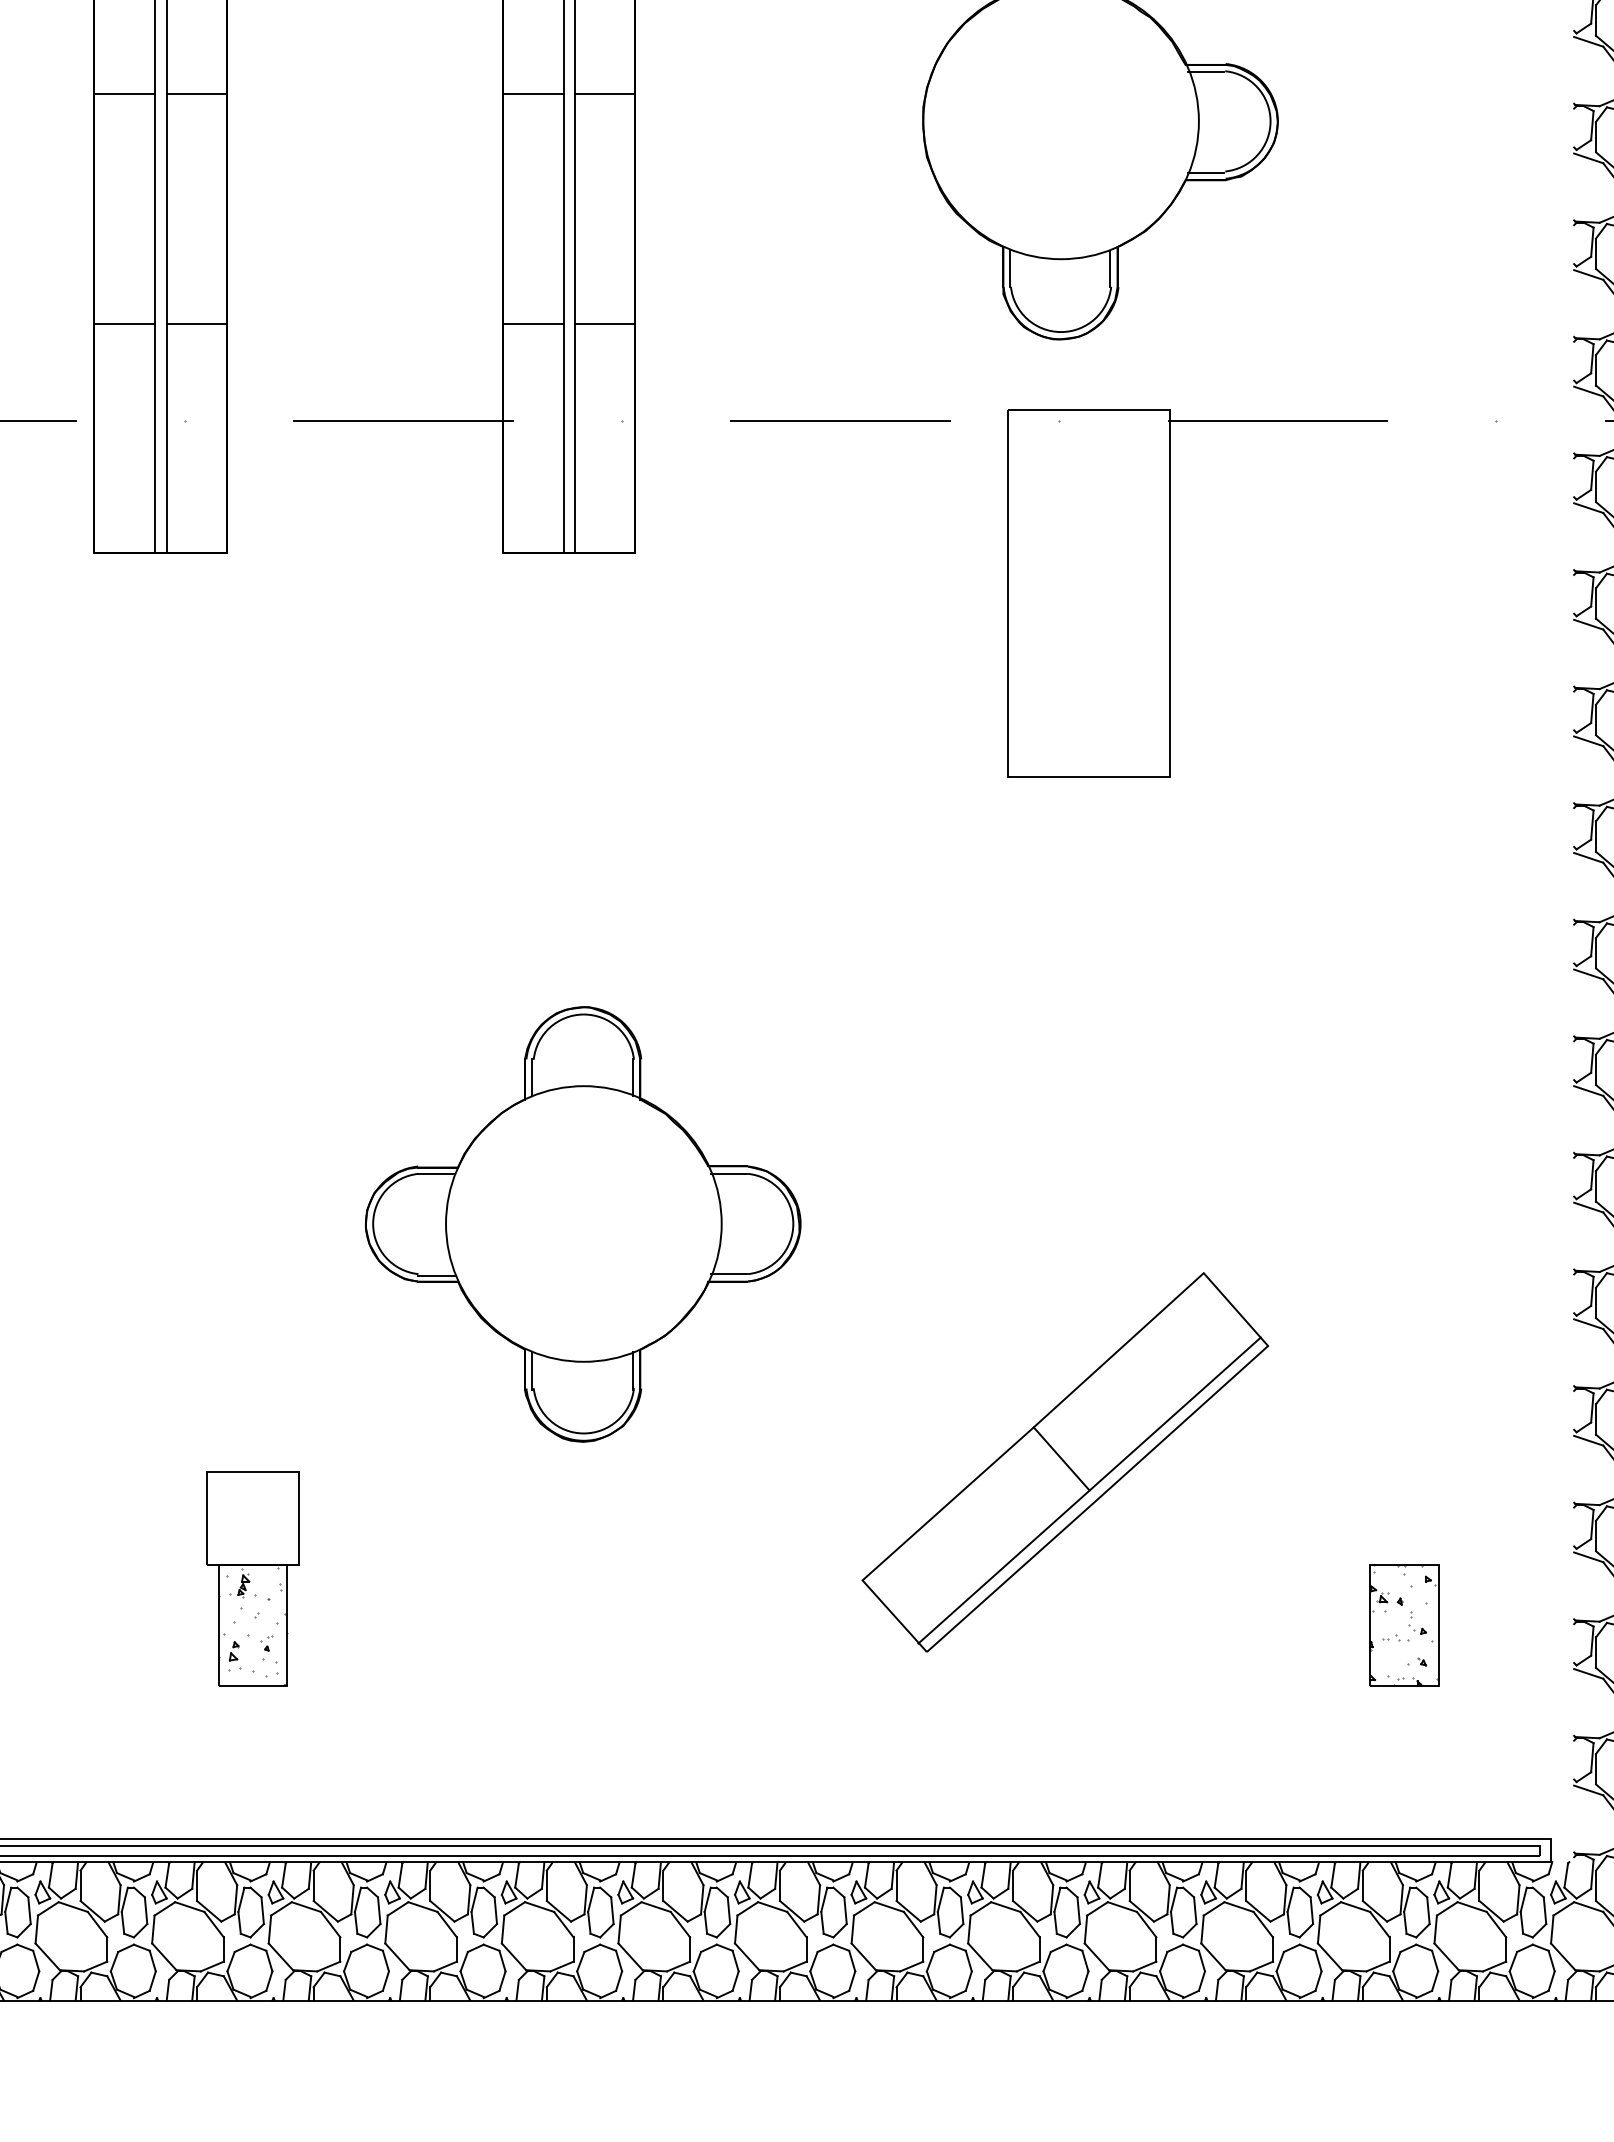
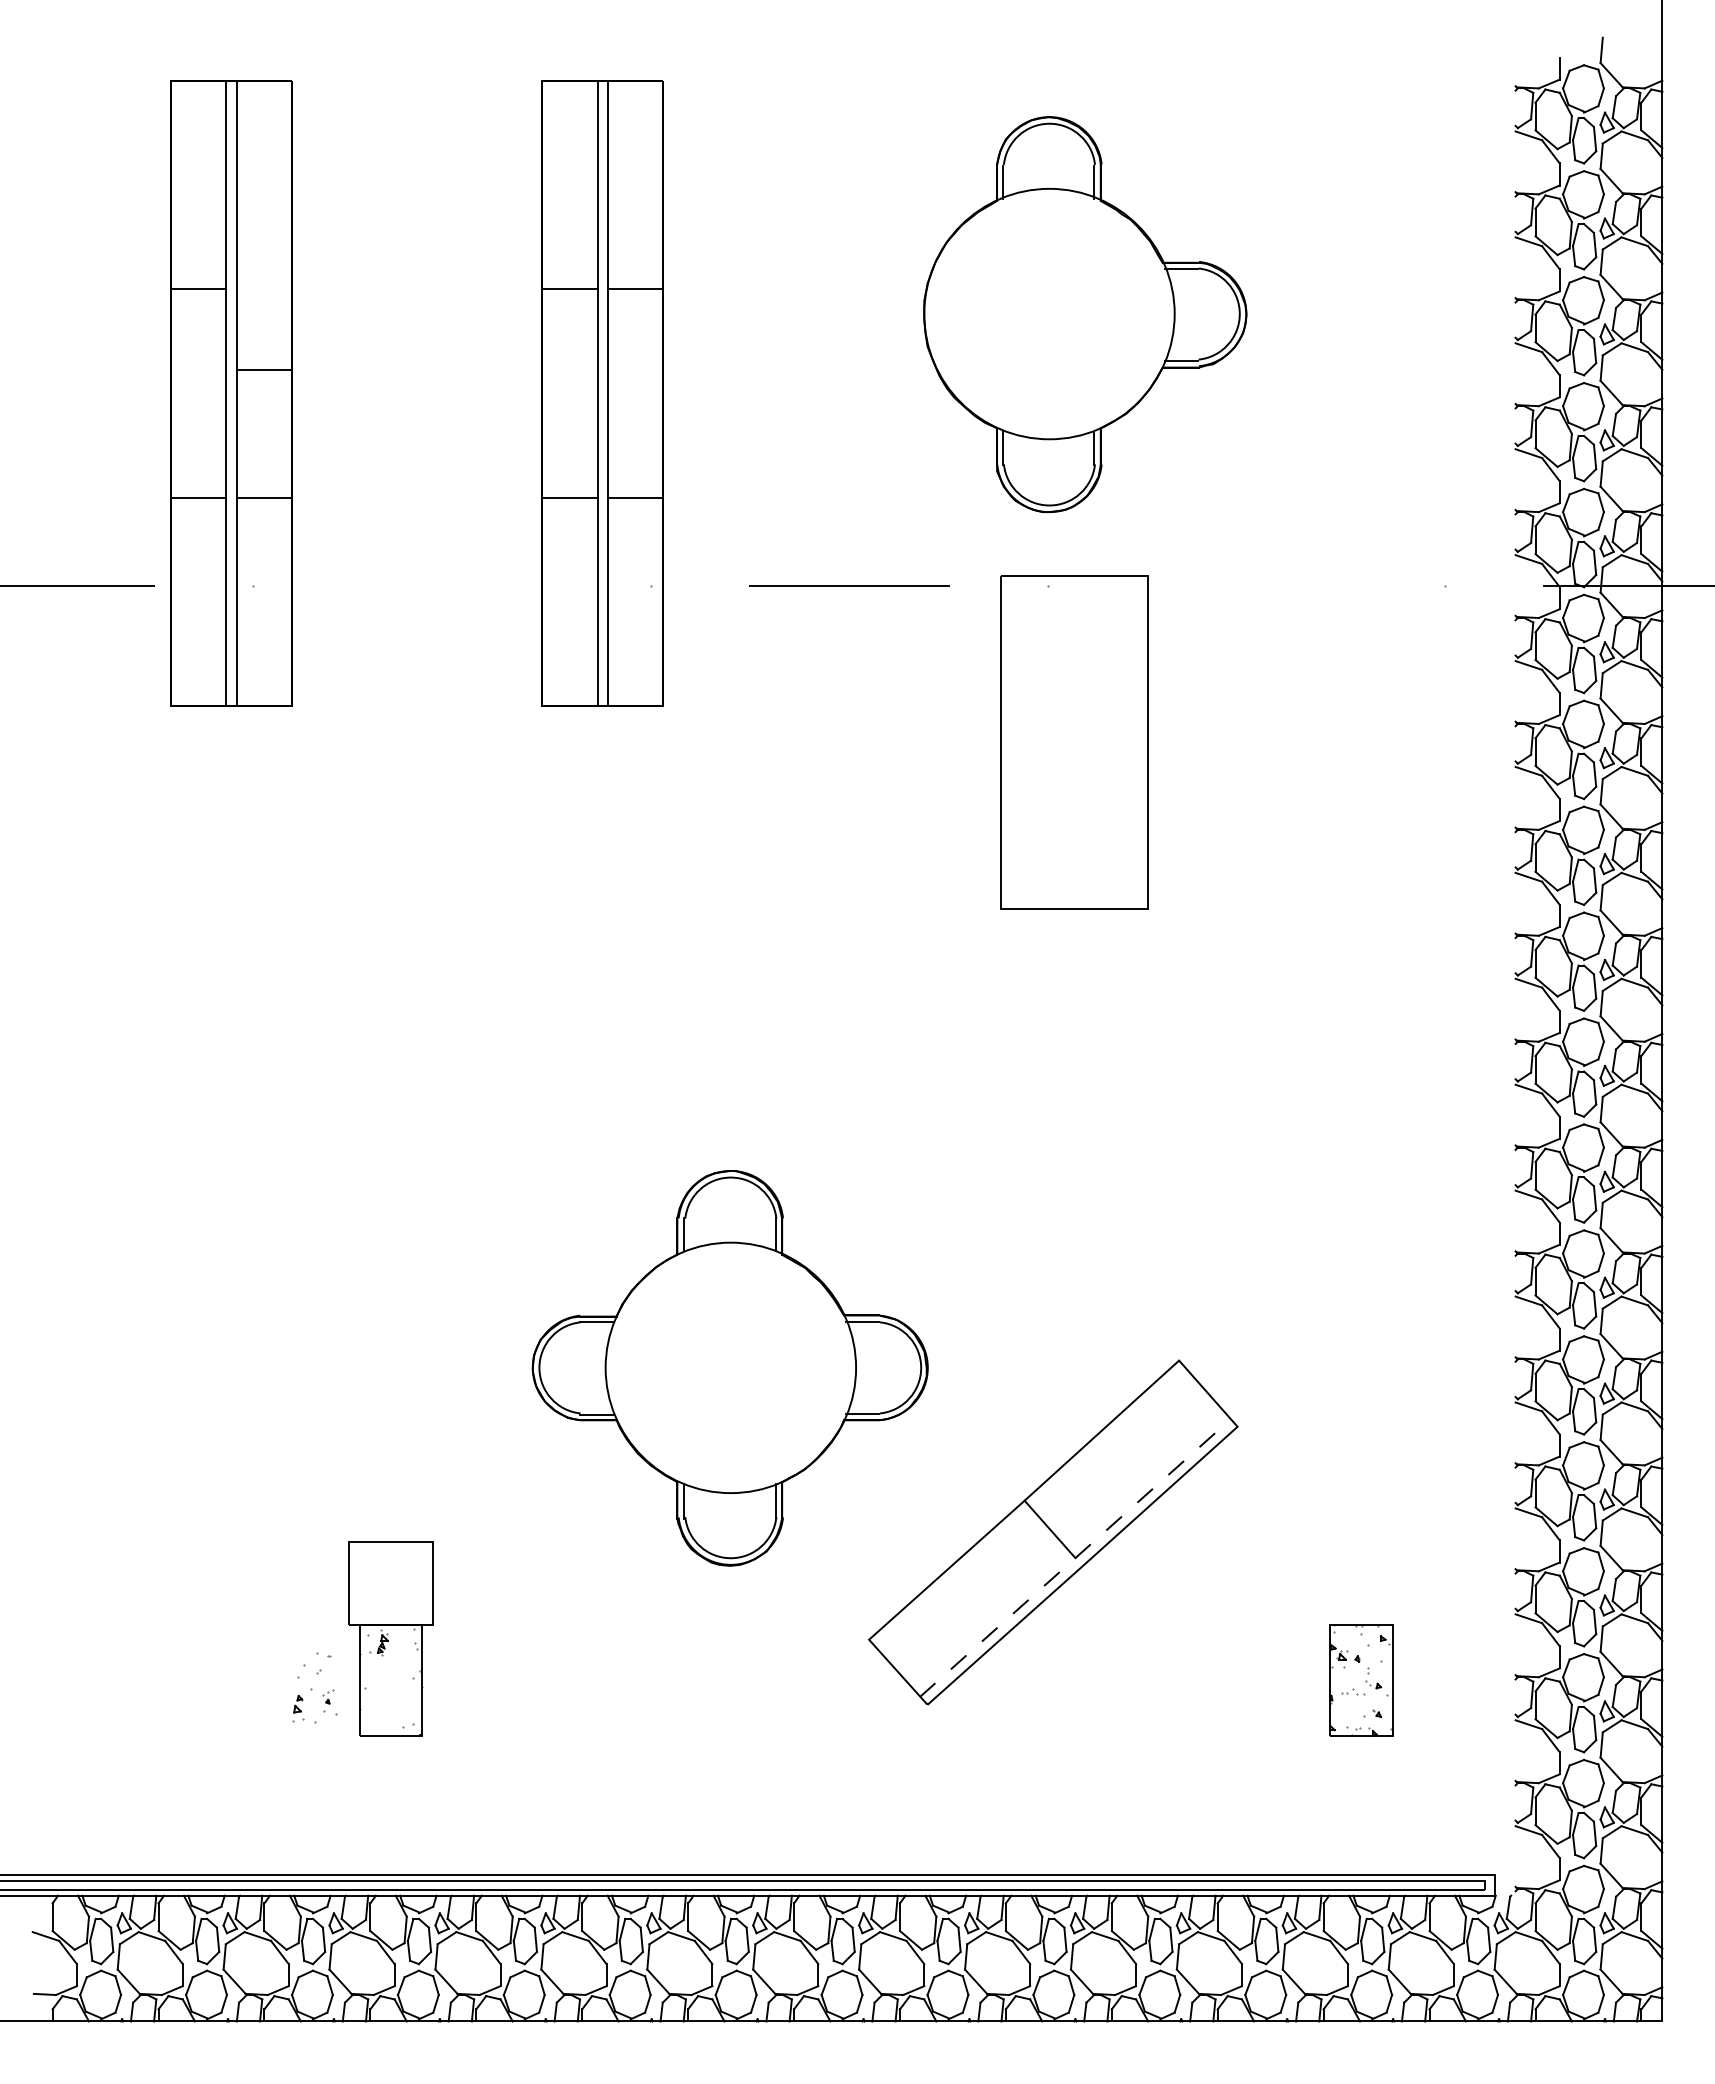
line: (197, 94) -> (264, 370), moved
line: (402, 421) -> (451, 586), removed
line: (1277, 421) -> (1246, 586), removed
part: (582, 1224) -> (729, 1368), moved
line: (1089, 1490) -> (1075, 1558), solid -> dashed
part: (252, 1579) -> (390, 1638), moved

